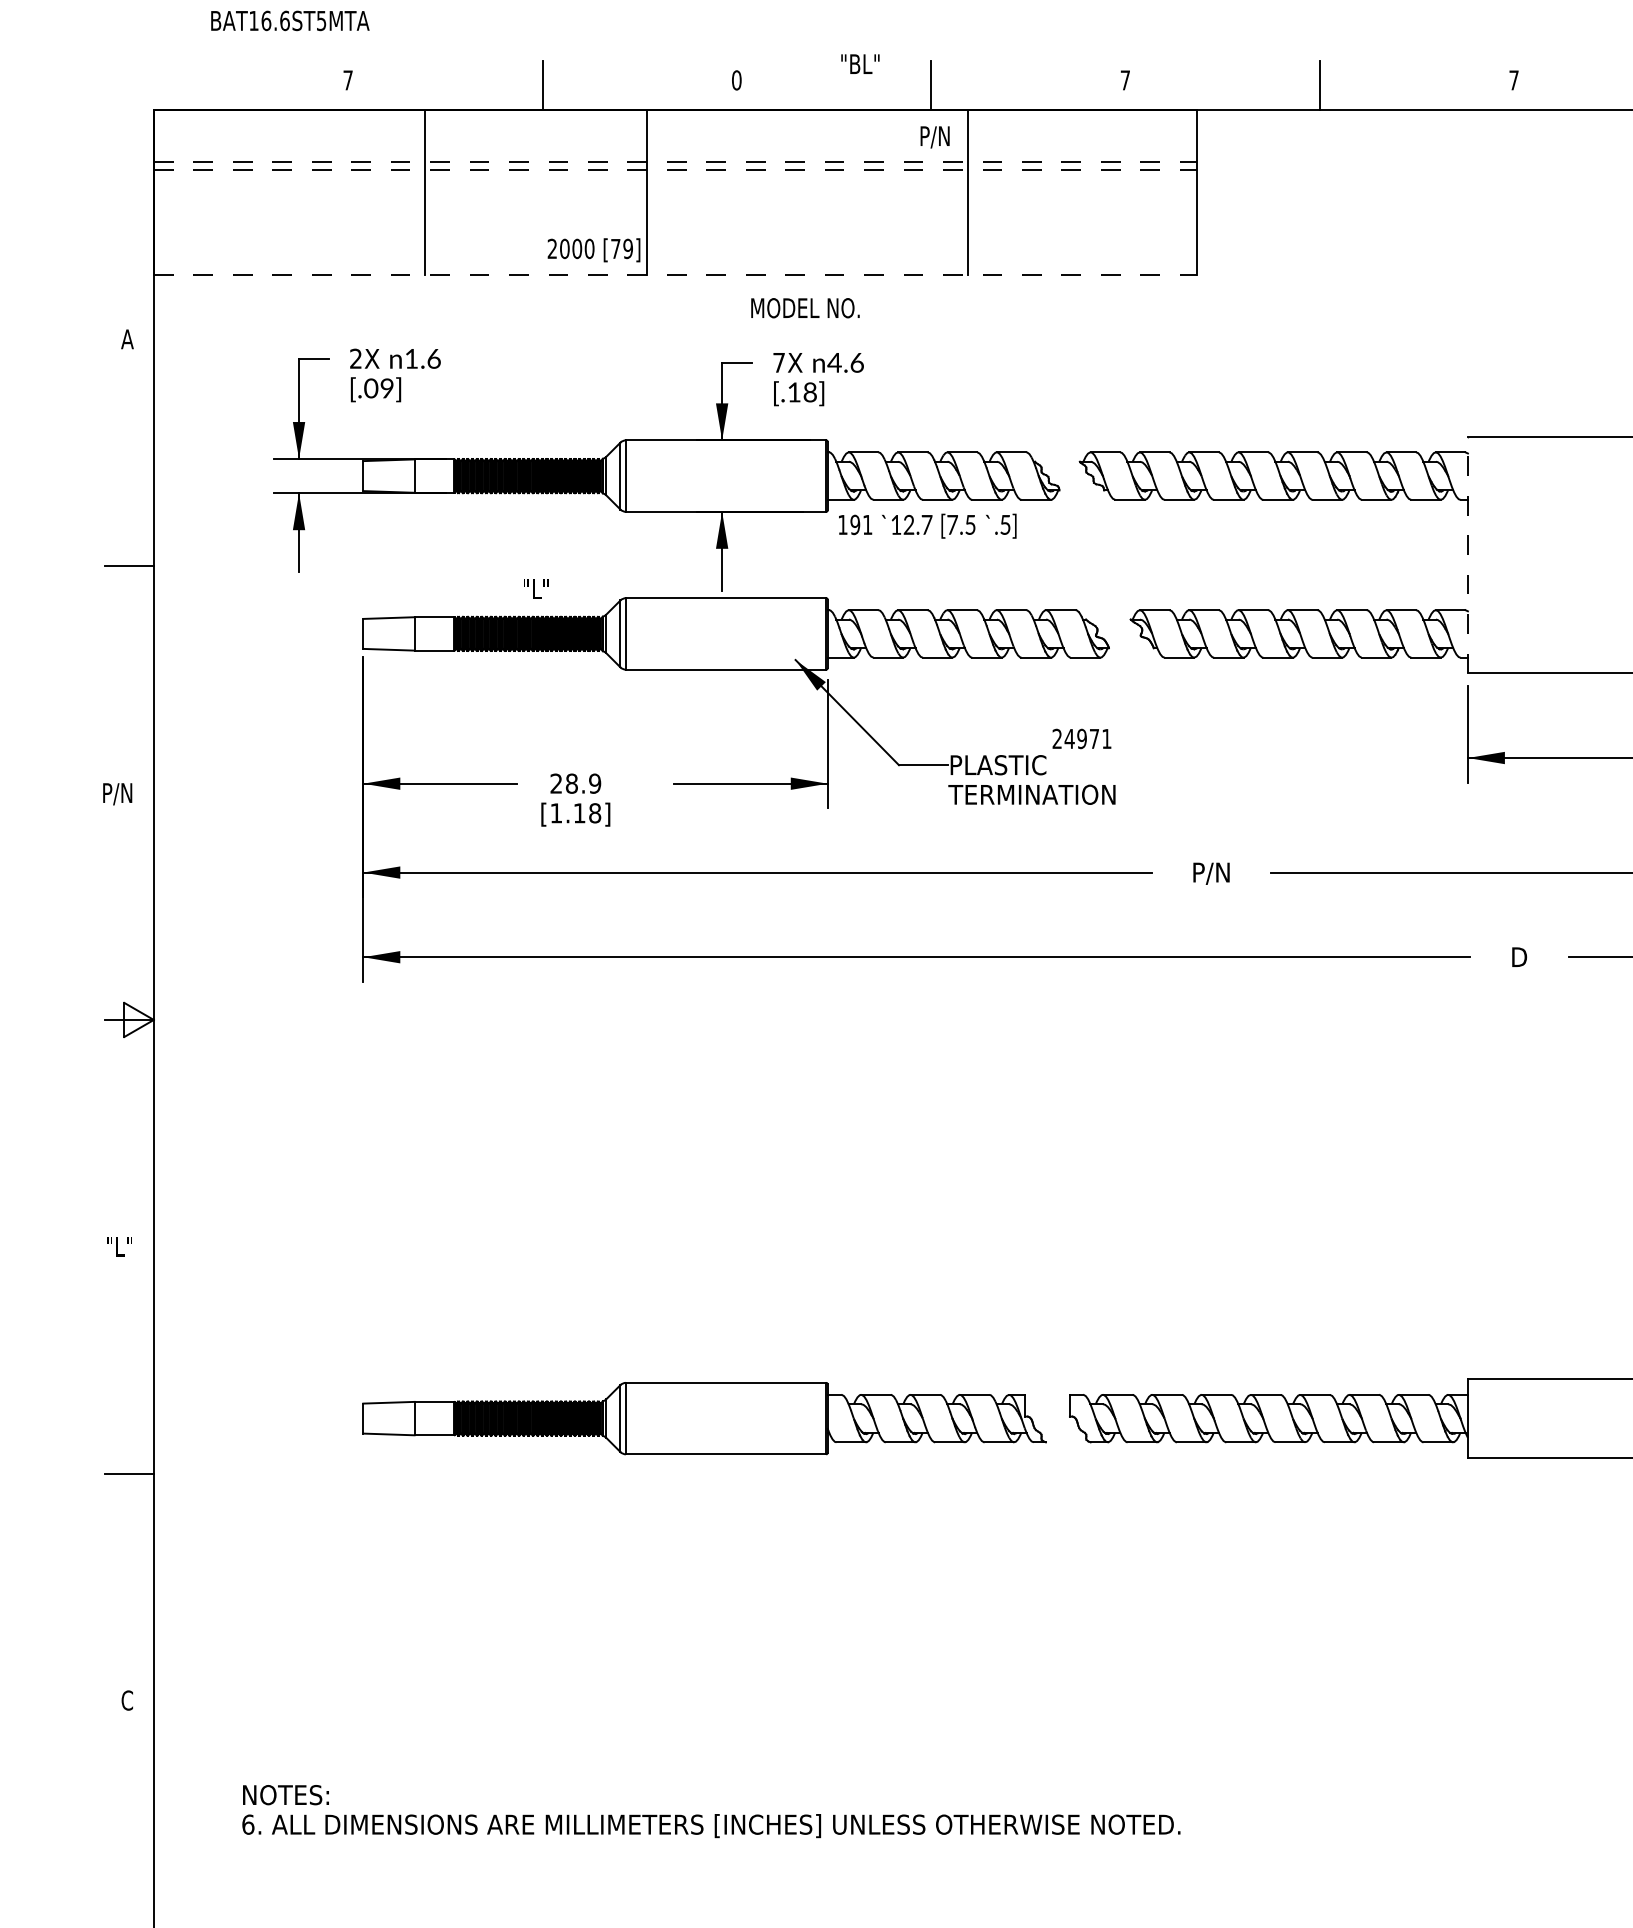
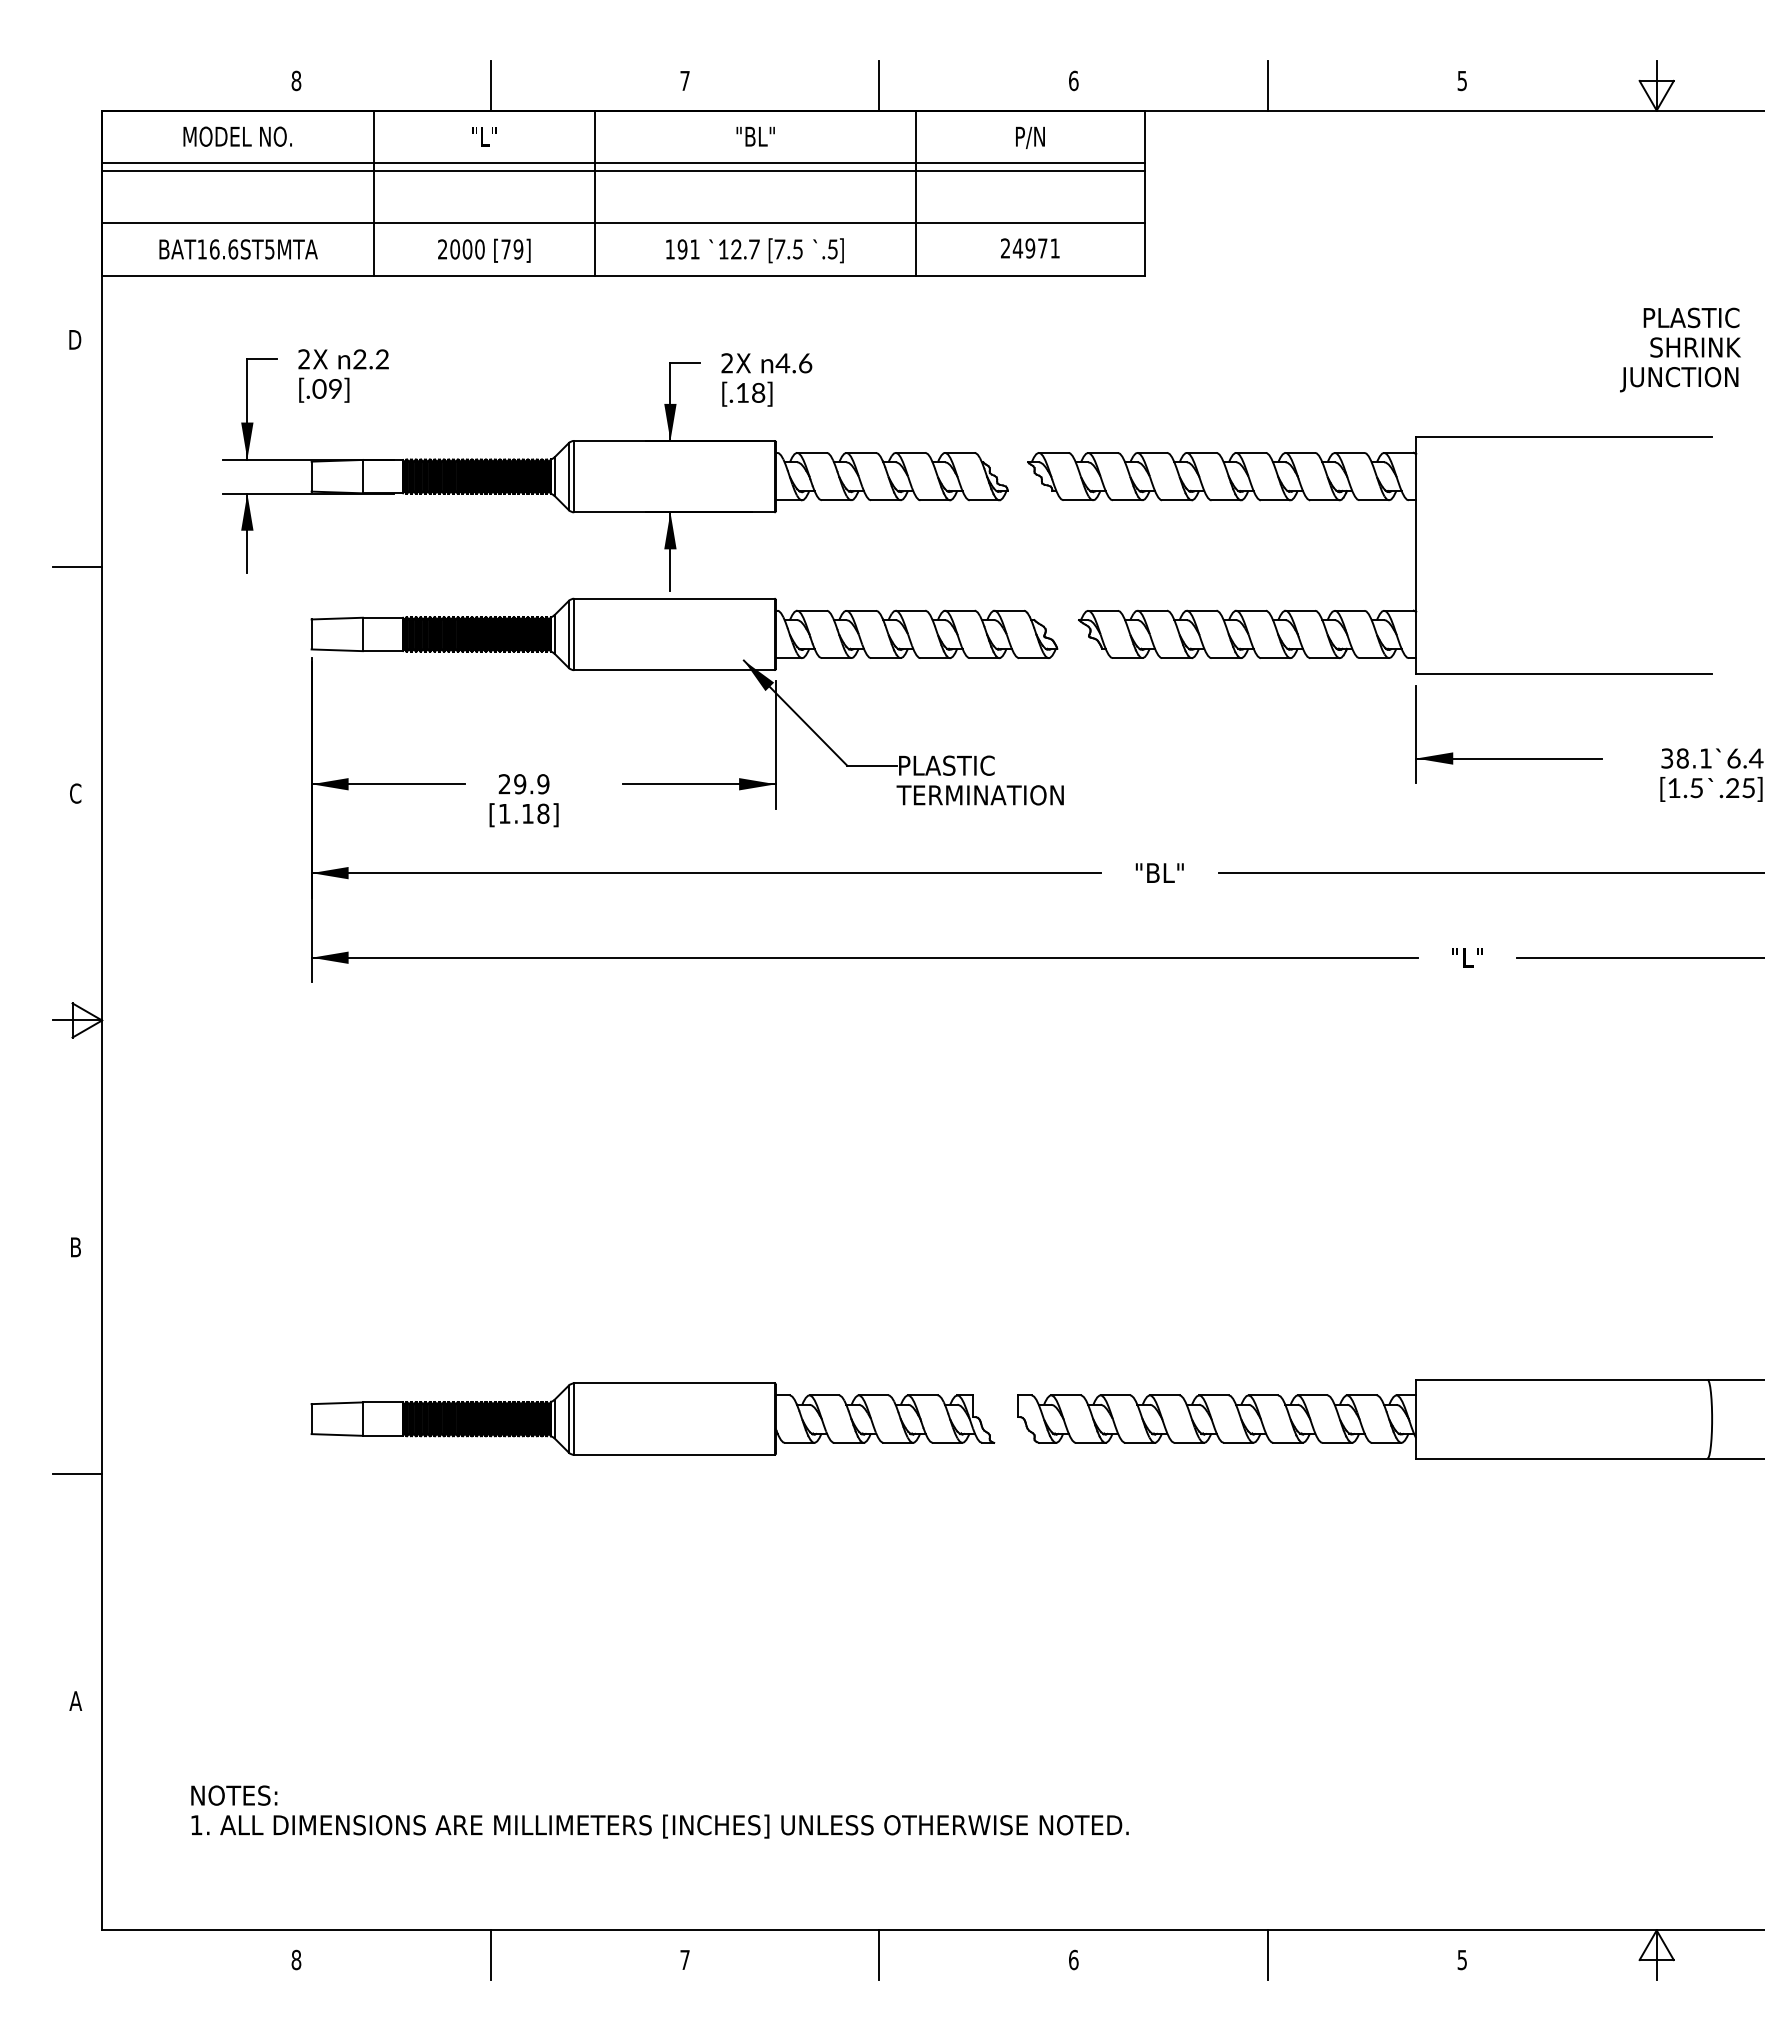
text: (290, 20) -> (238, 249), moved
text: (860, 63) -> (755, 136), moved
text: (348, 79) -> (296, 80), 7 -> 8
text: (736, 79) -> (684, 80), 0 -> 7
text: (1125, 79) -> (1073, 80), 7 -> 6
text: (1513, 80) -> (1461, 81), 7 -> 5
text: (935, 136) -> (1030, 137), moved
line: (676, 161) -> (624, 162), dashed -> solid
line: (676, 169) -> (624, 170), dashed -> solid
line: (675, 222) -> (623, 223), added
text: (594, 249) -> (484, 250), moved
line: (676, 274) -> (624, 275), dashed -> solid
text: (805, 307) -> (237, 136), moved
text: (127, 338) -> (75, 339), A -> D
text: (423, 358) -> (371, 359), 1.6 -> 2.2
text: (779, 362) -> (727, 363), 7X -> 2X
text: (927, 525) -> (754, 250), moved
line: (1468, 554) -> (1416, 555), dashed -> solid
text: (536, 588) -> (484, 136), moved
text: (1082, 738) -> (1030, 248), moved
text: (572, 783) -> (520, 784), 28.9 -> 29.9
text: (118, 793) -> (66, 794), P/N -> C
text: (1211, 873) -> (1159, 874), P/N -> "BL"
text: (1519, 956) -> (1467, 957), D -> "L"
text: (120, 1246) -> (68, 1247), "L" -> B
text: (127, 1700) -> (75, 1701), C -> A
text: (248, 1824) -> (196, 1825), 6. -> 1.

